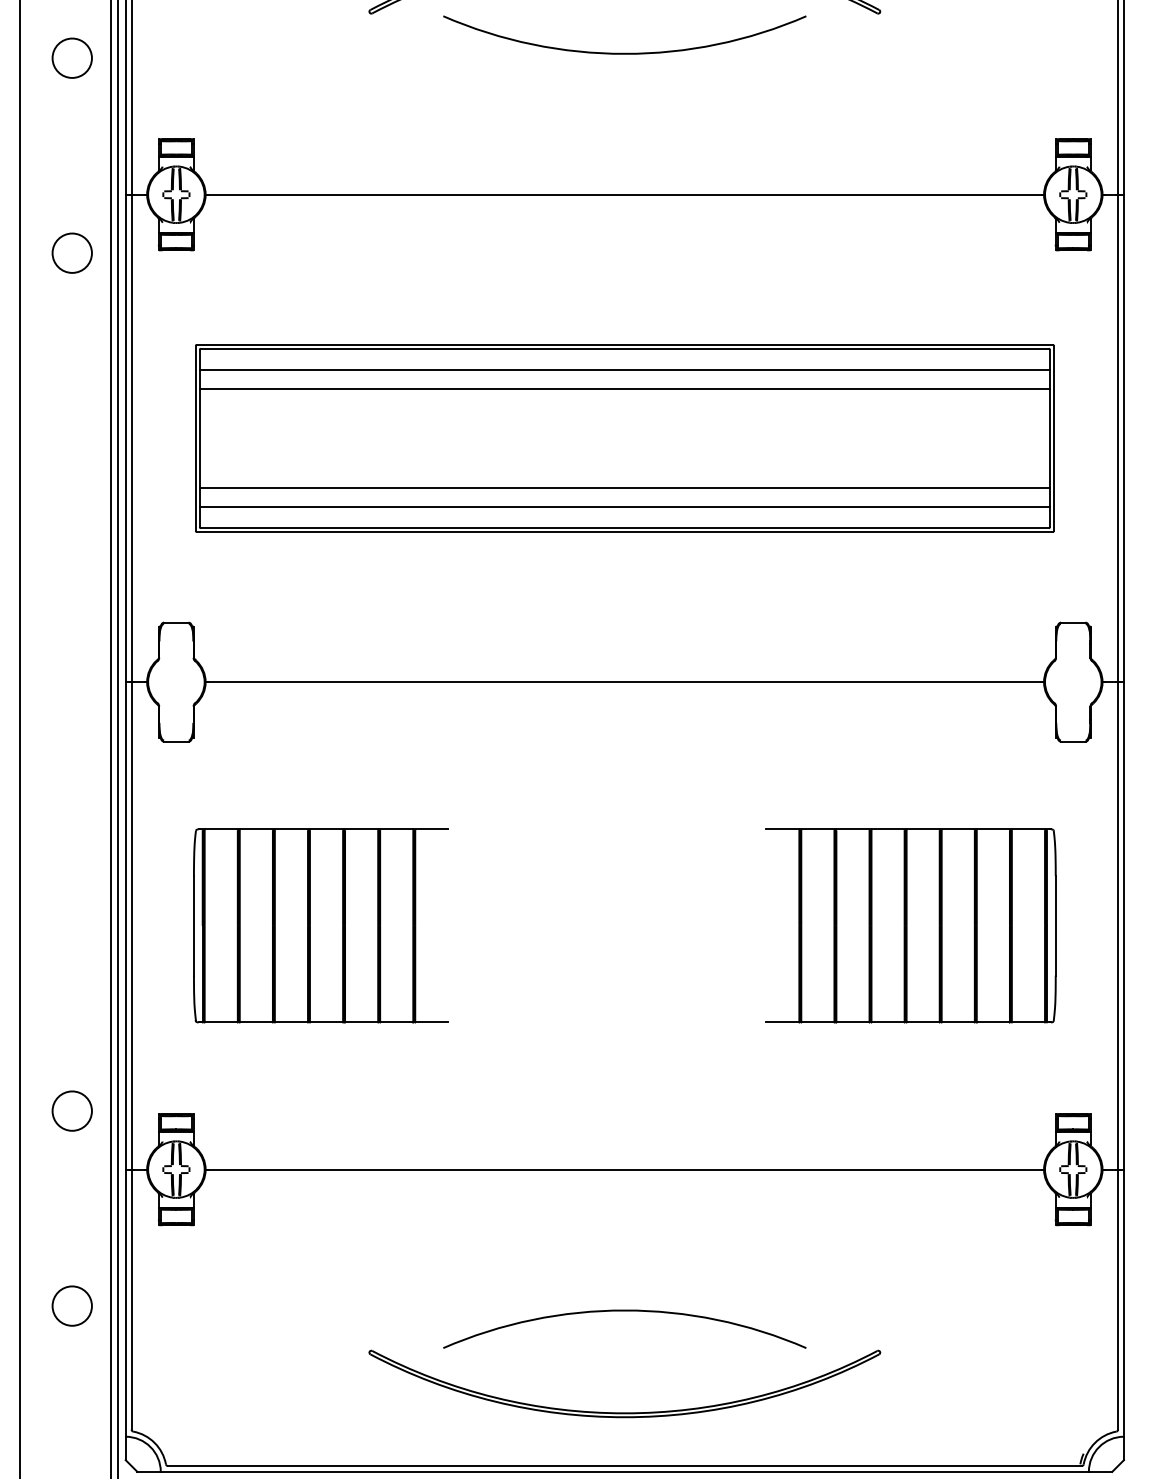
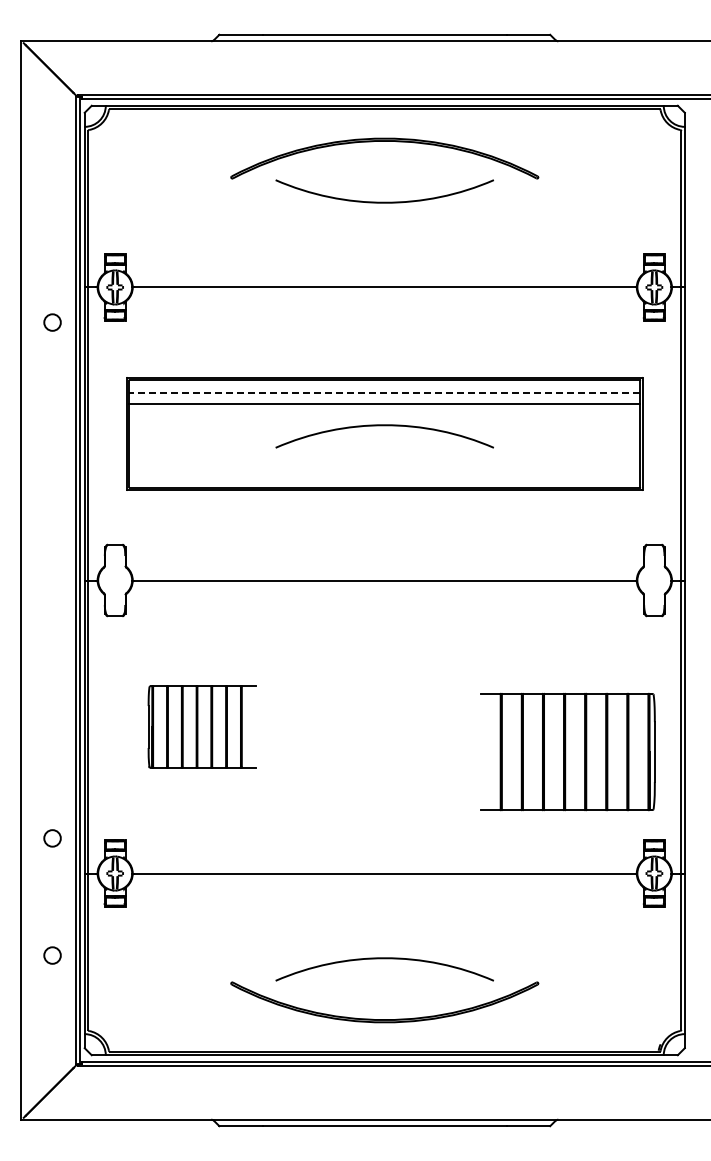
circle: (72, 58) -> (52, 205), removed
circle: (72, 253) -> (52, 322), size x0.7
line: (624, 369) -> (384, 392), solid -> dashed
arc: (624, 426) -> (384, 426), added
line: (624, 487) -> (384, 463), removed
line: (624, 507) -> (384, 475), removed
part: (319, 925) -> (201, 726), size x0.7
part: (910, 925) -> (567, 751), moved
circle: (72, 1111) -> (52, 838), size x0.7
circle: (72, 1305) -> (52, 955), size x0.7

